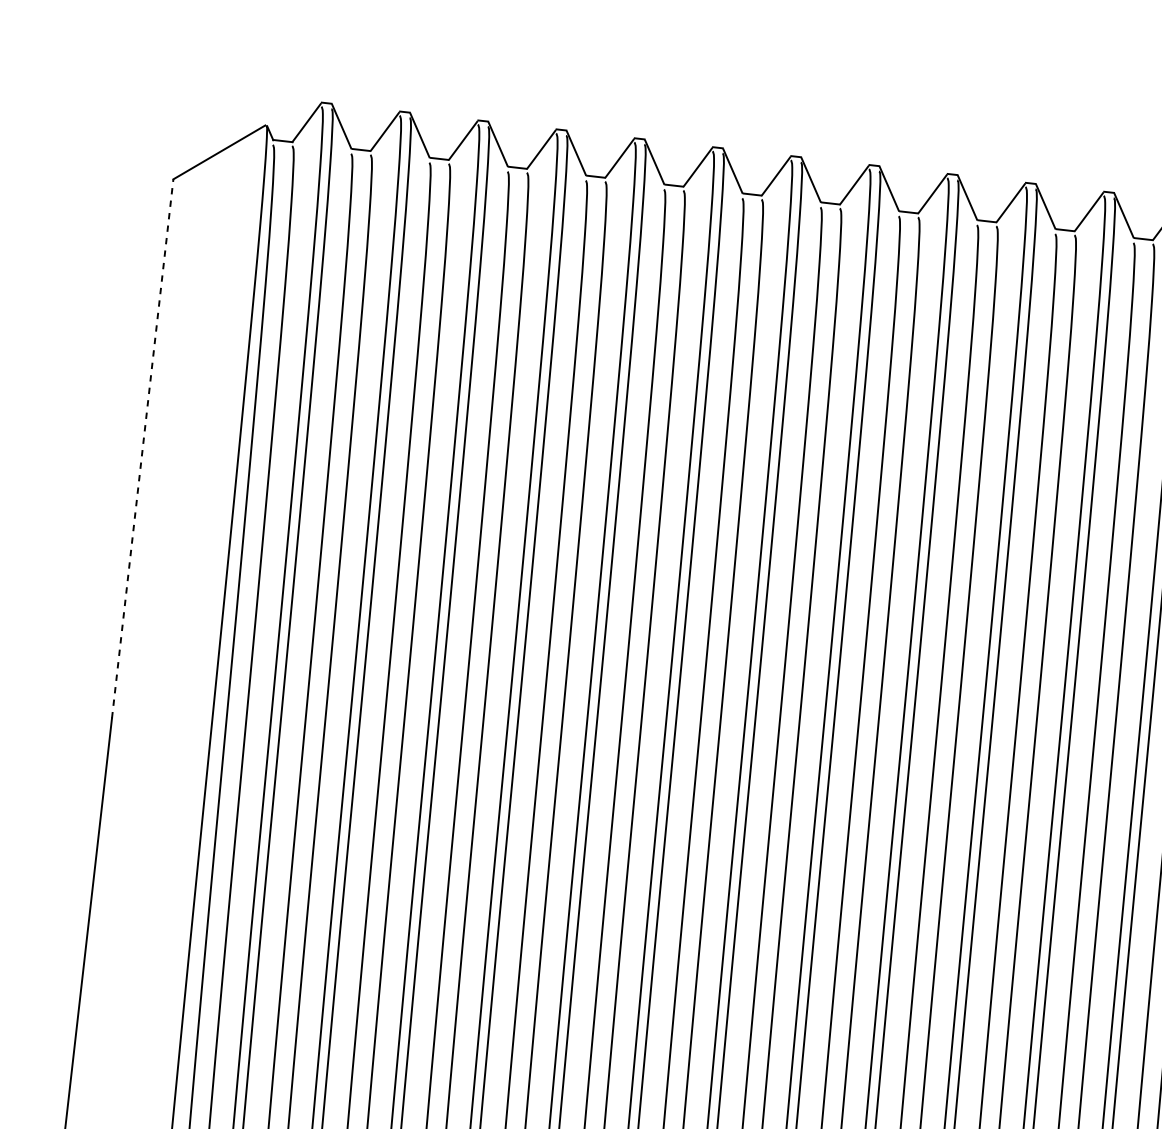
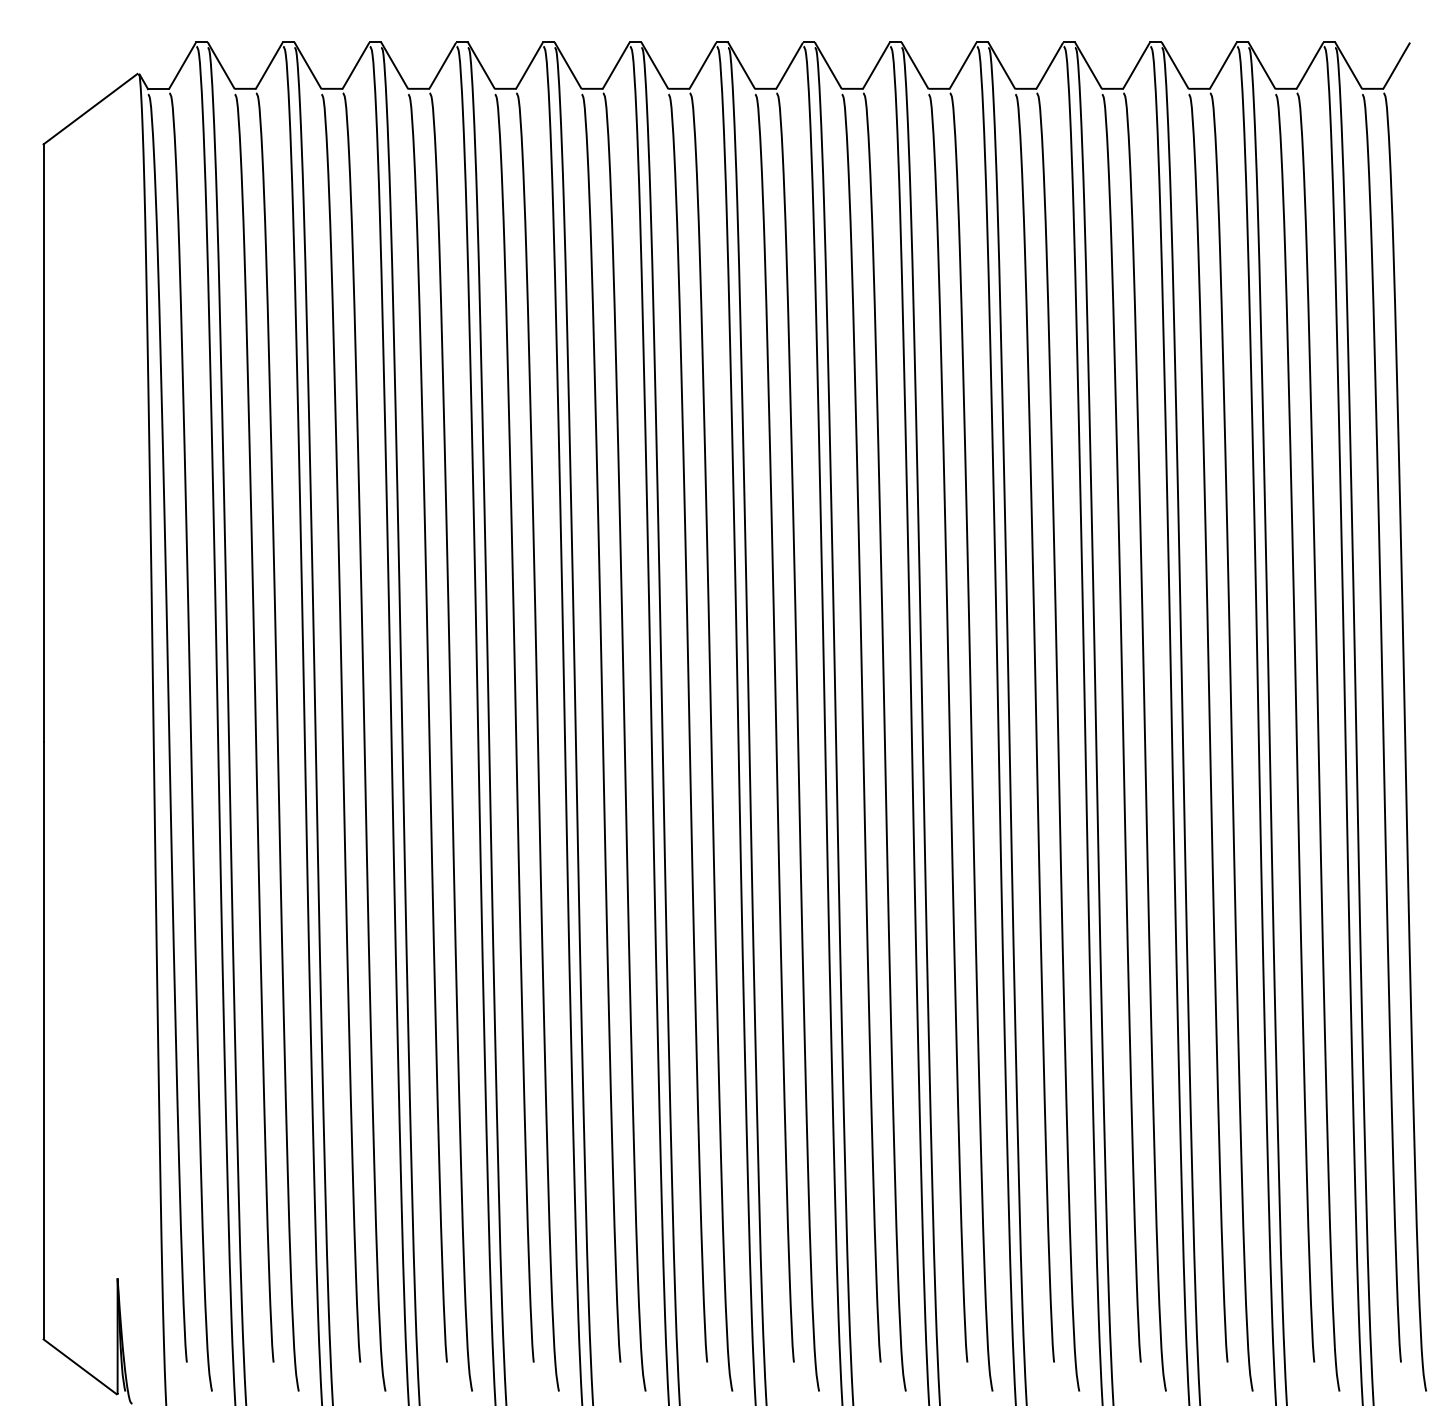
line: (142, 449) -> (43, 443), dashed -> solid

